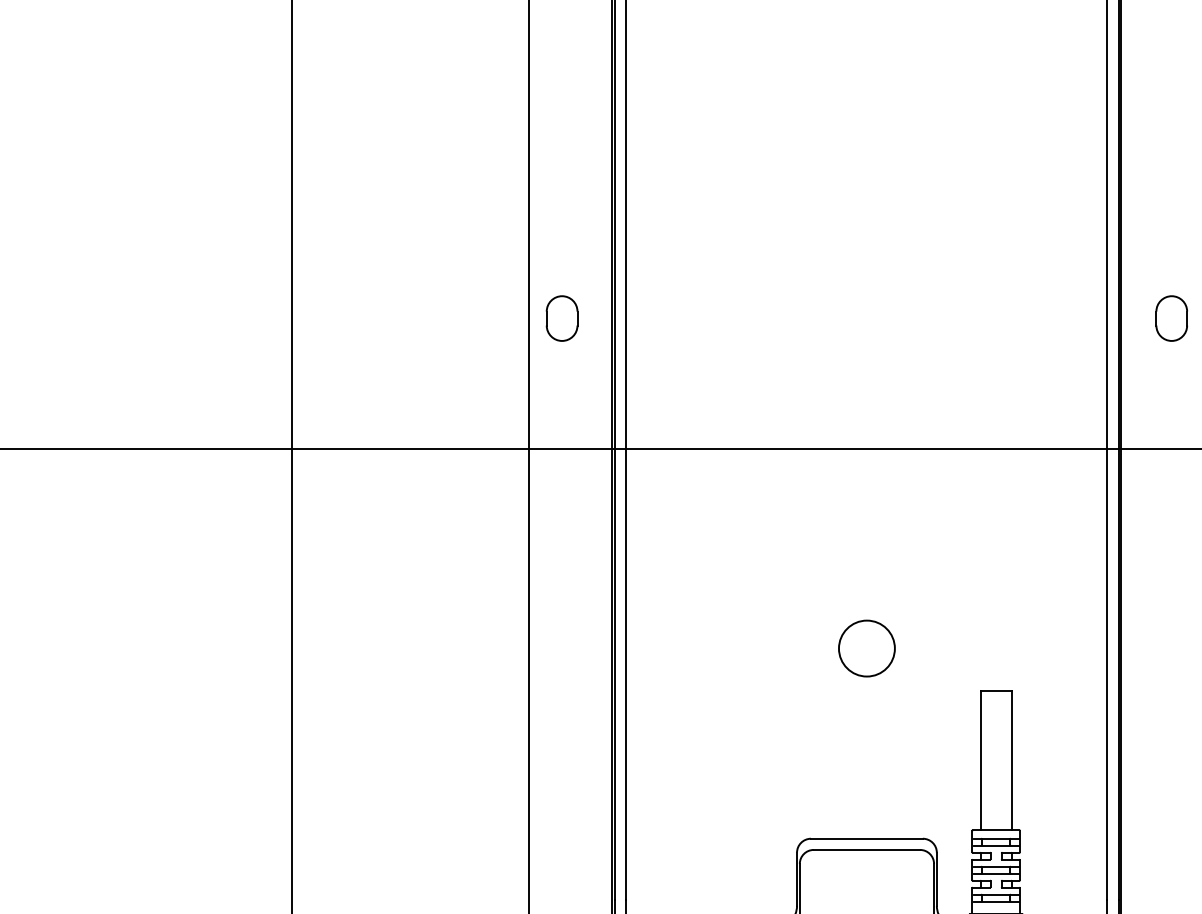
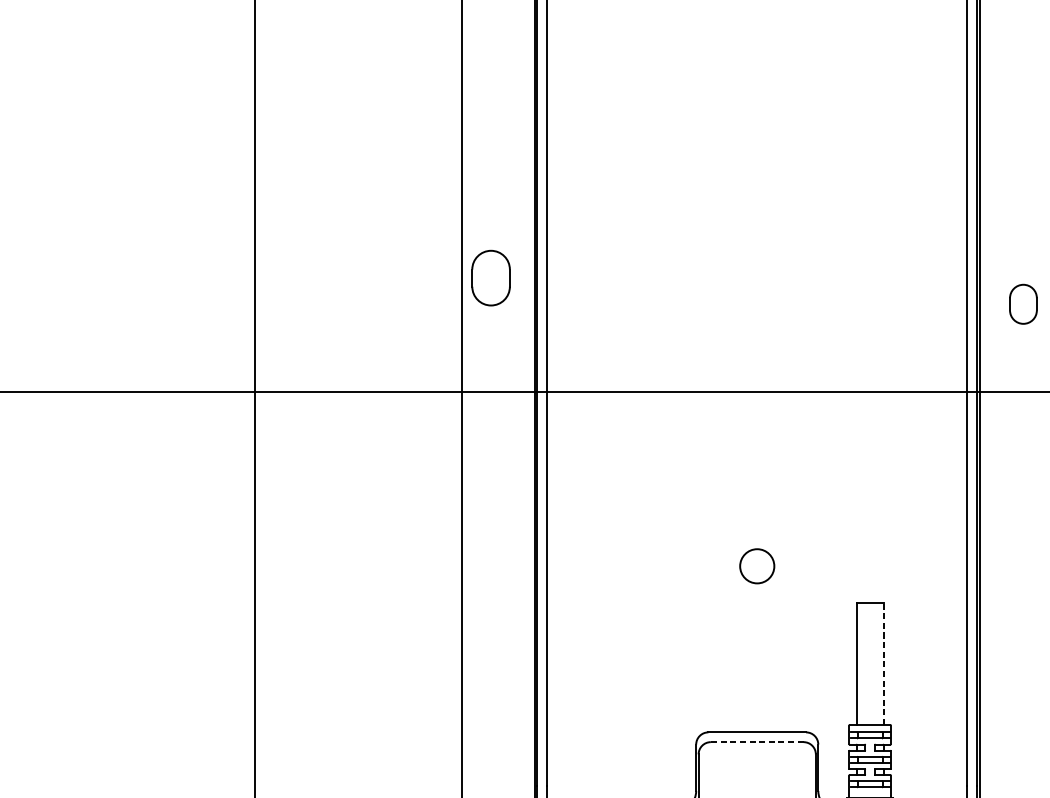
part: (561, 318) -> (490, 278), size x1.4
part: (1171, 318) -> (1023, 304), moved
circle: (866, 648) -> (756, 566), size x0.7
line: (1011, 760) -> (883, 664), solid -> dashed
line: (866, 849) -> (756, 741), solid -> dashed

